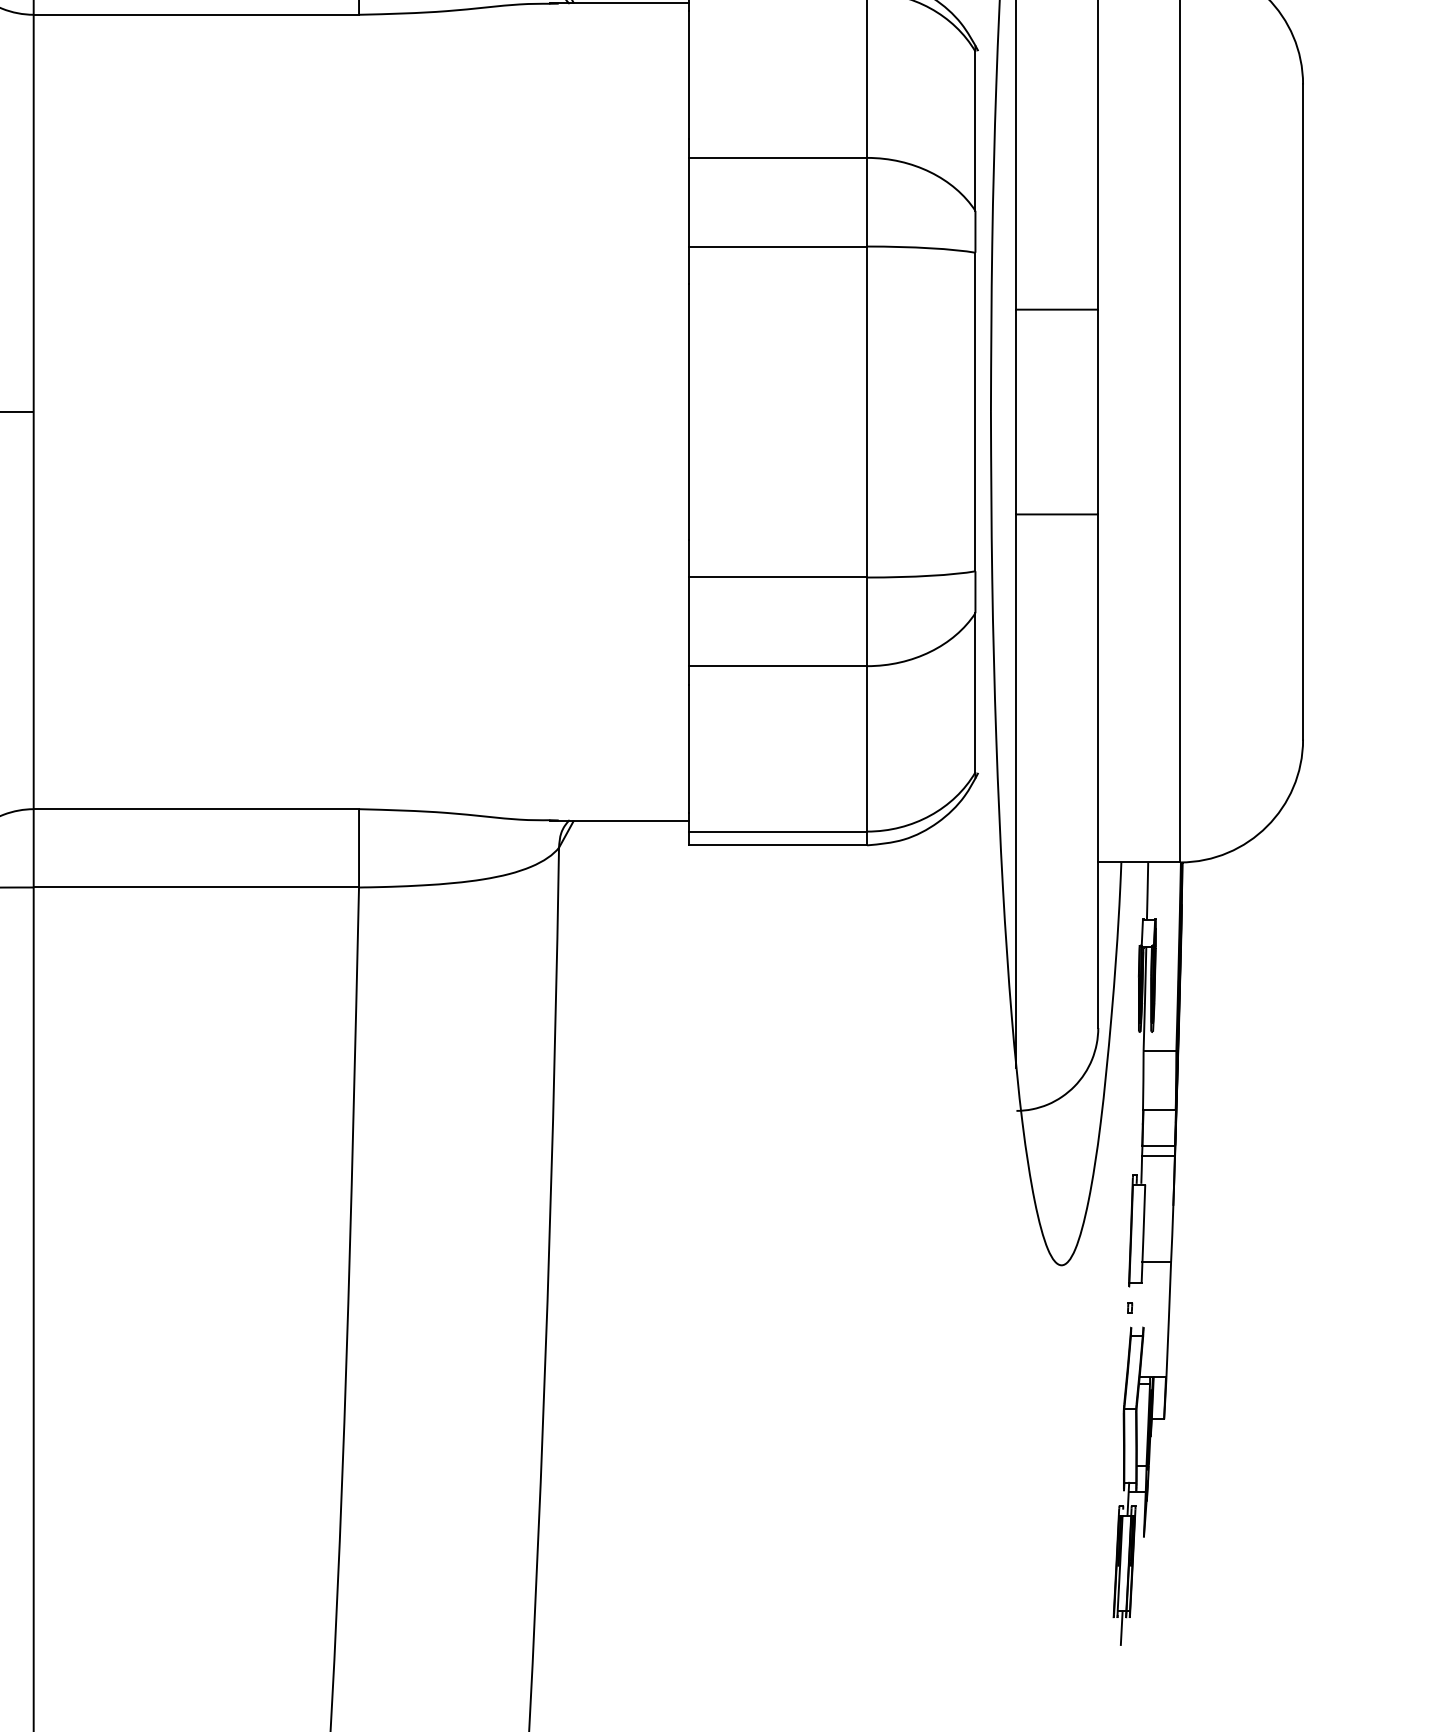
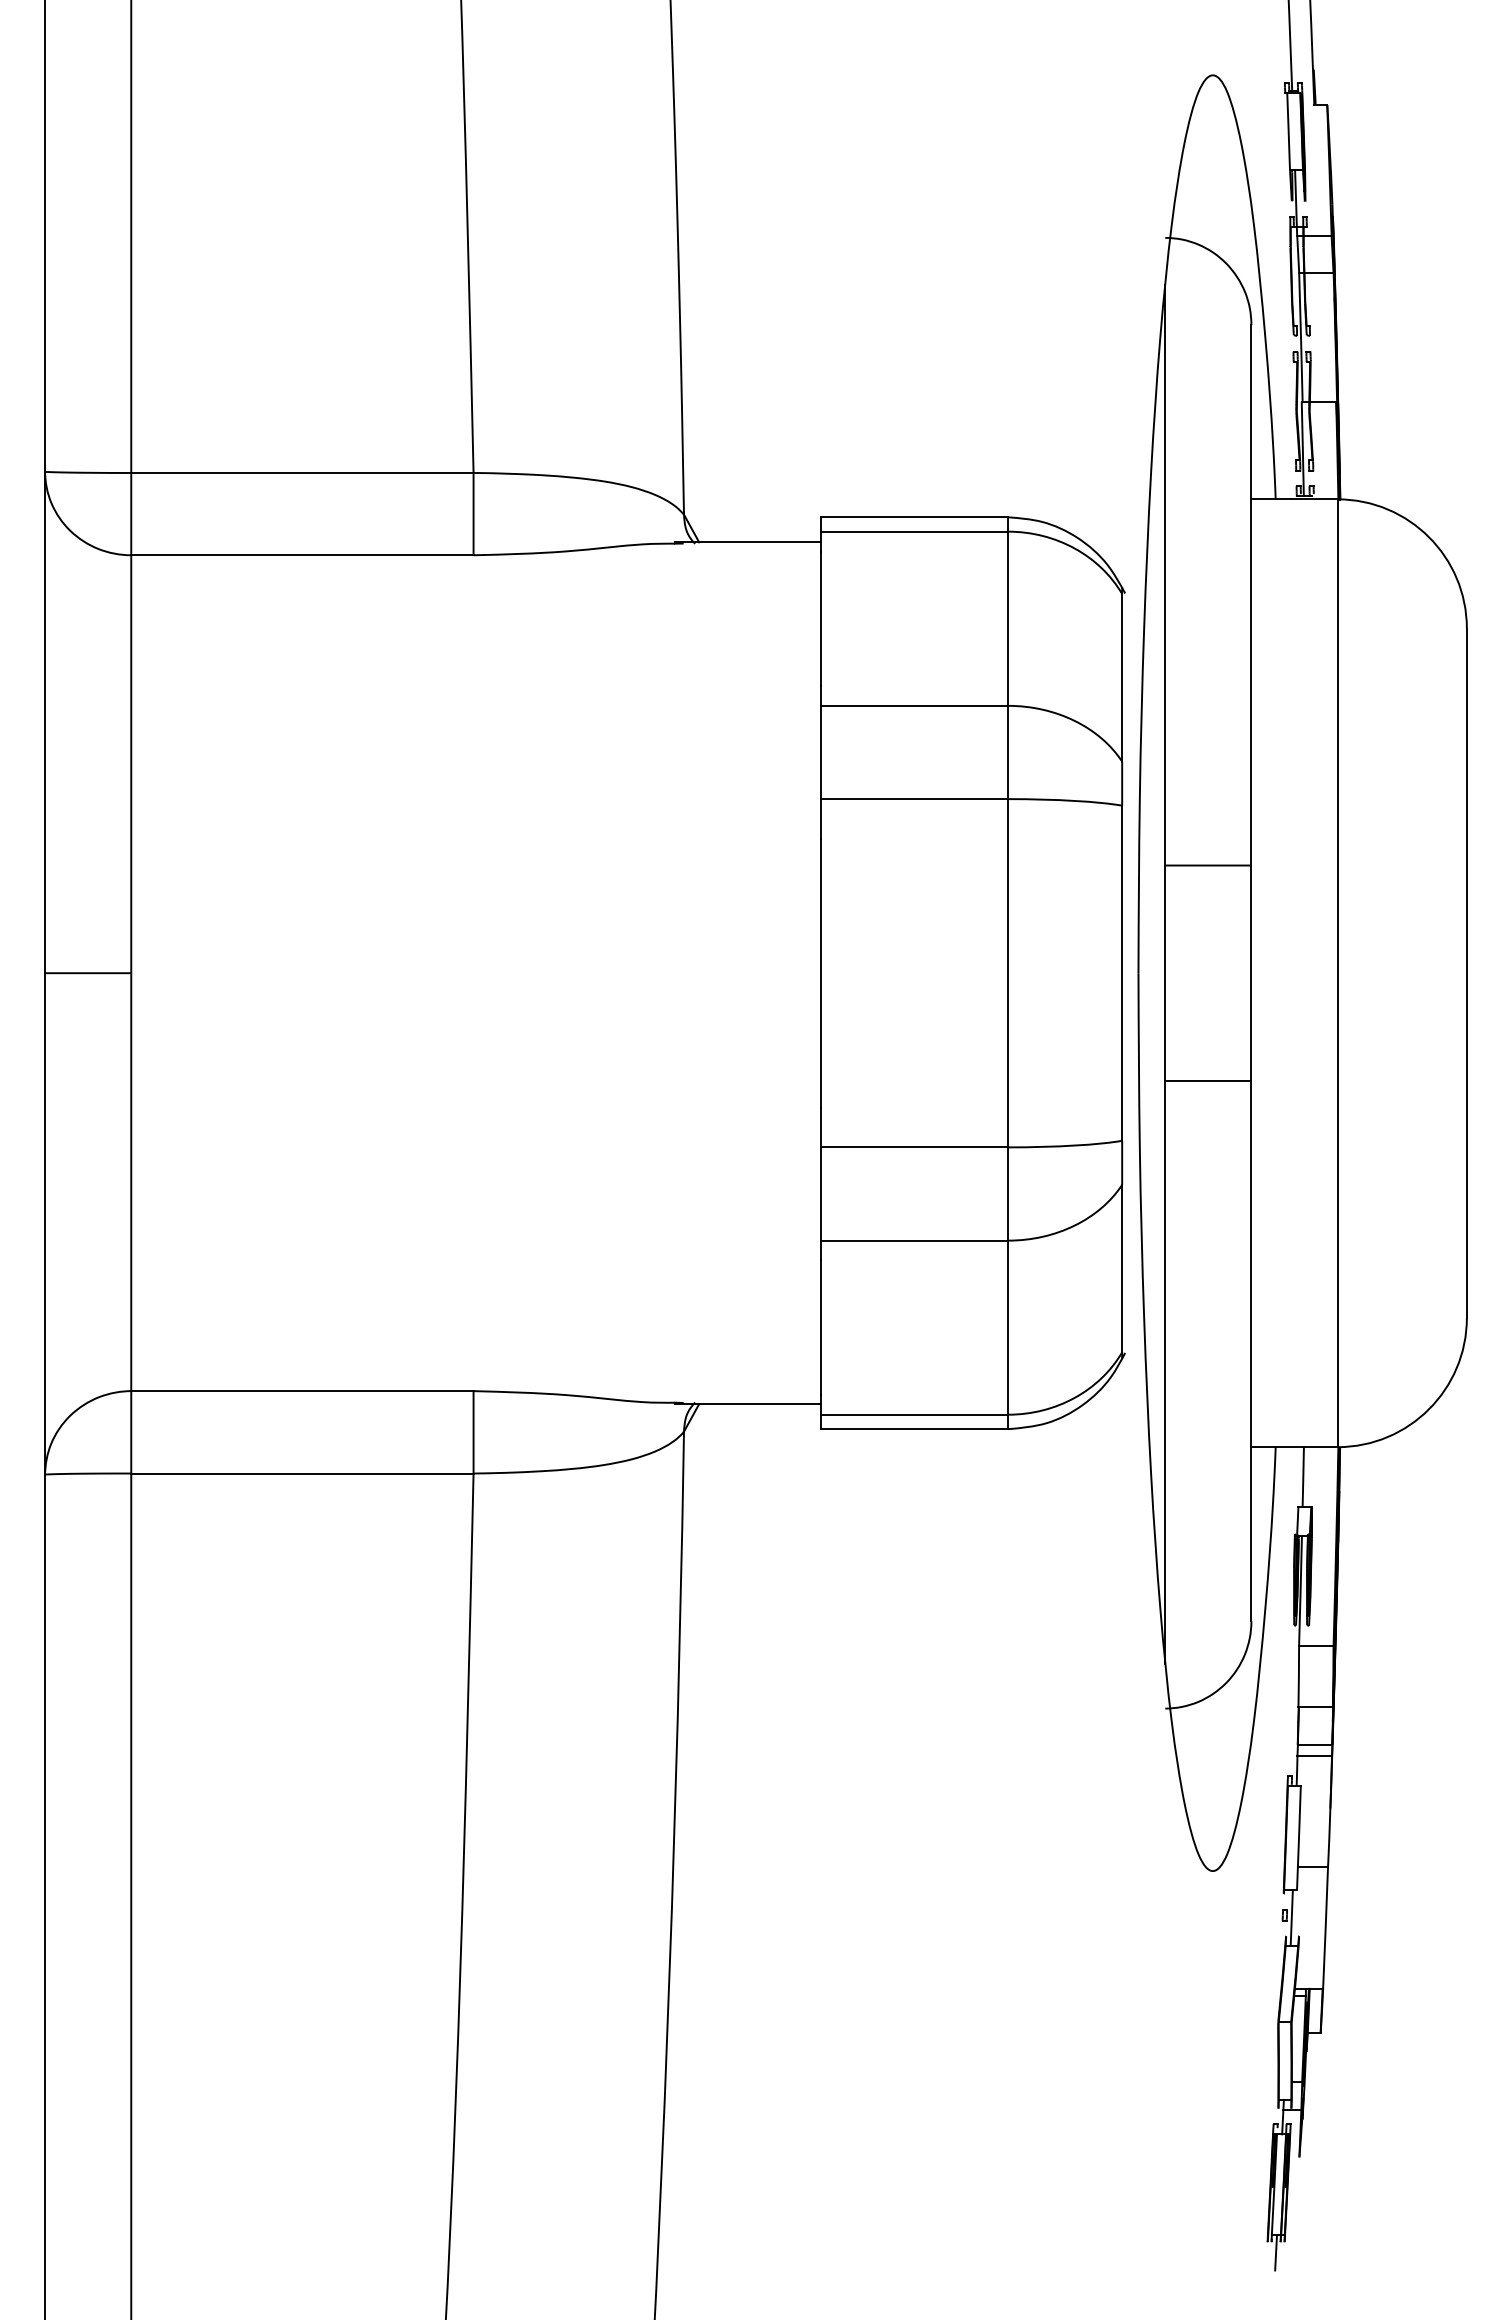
line: (1136, 1309) -> (1291, 1917), added

